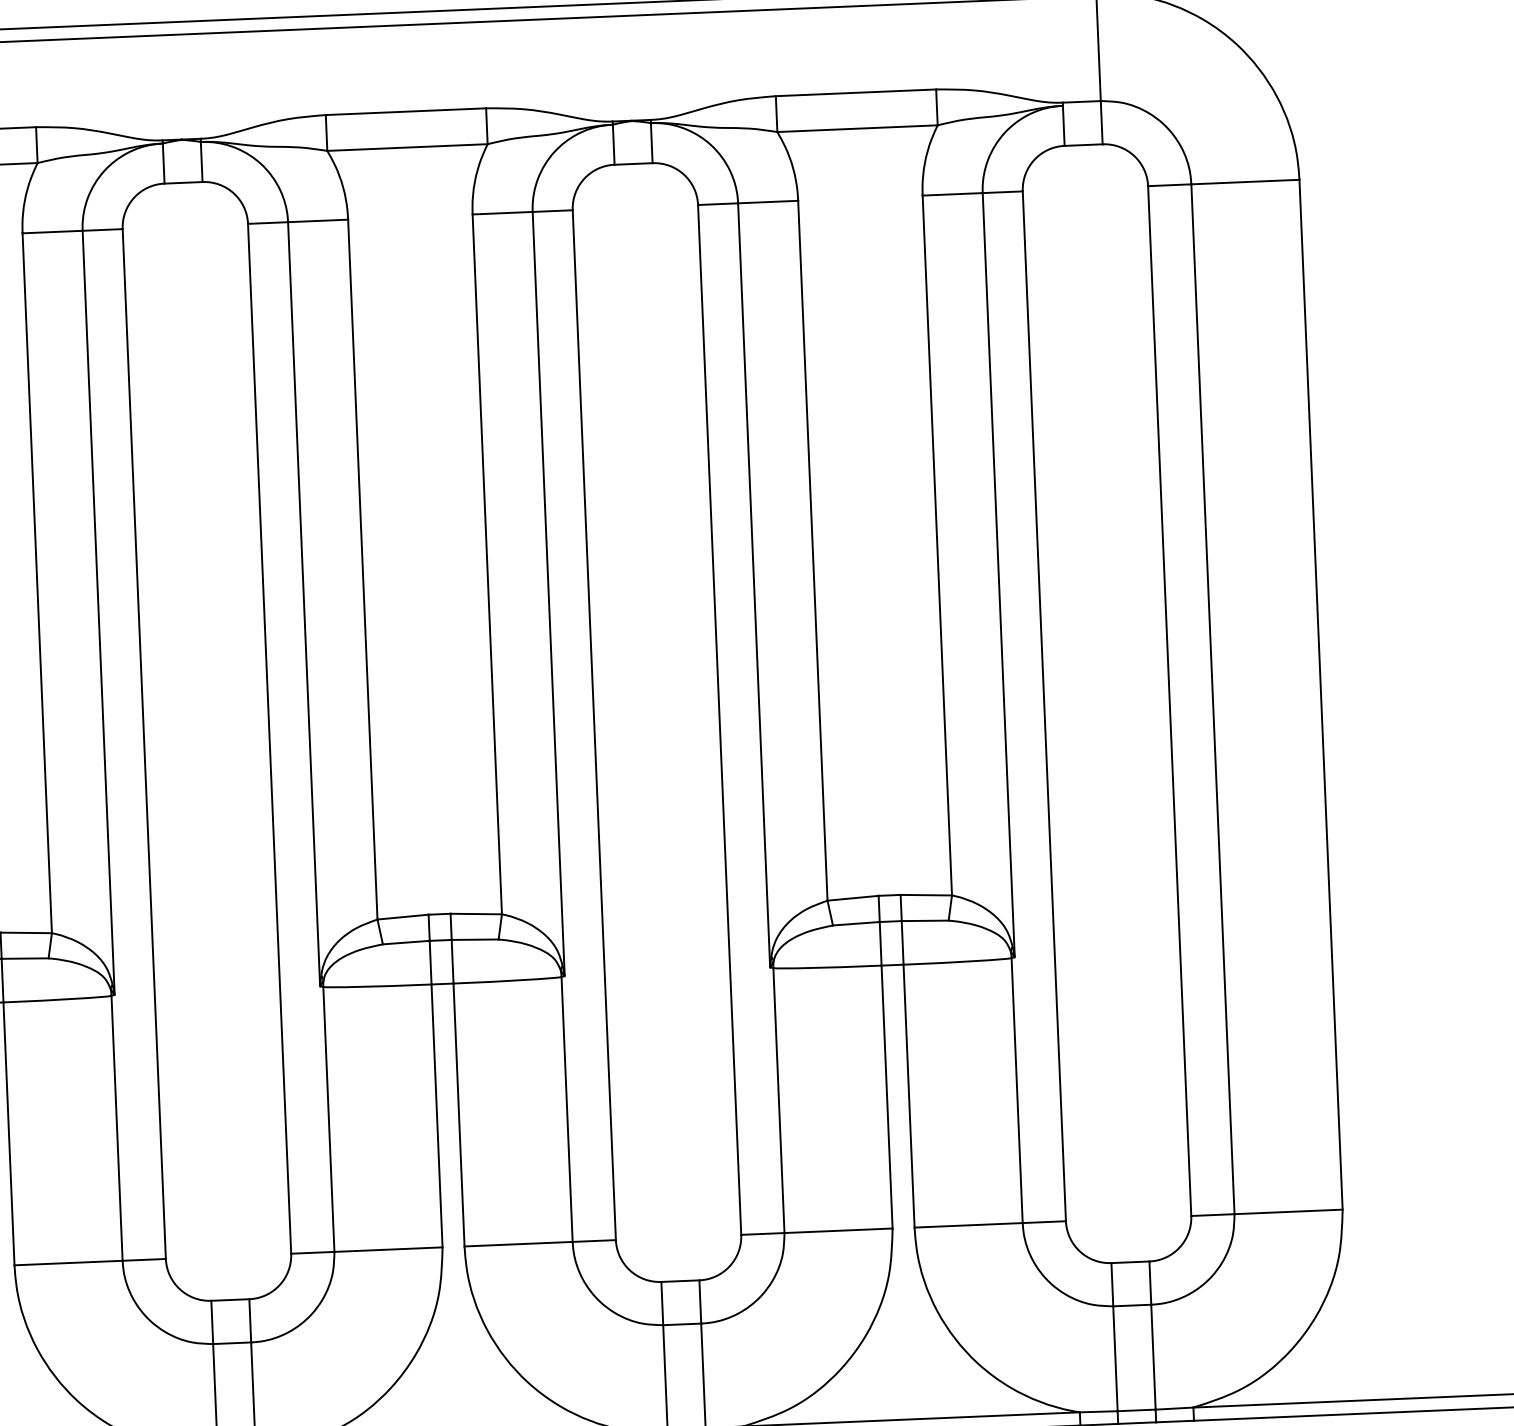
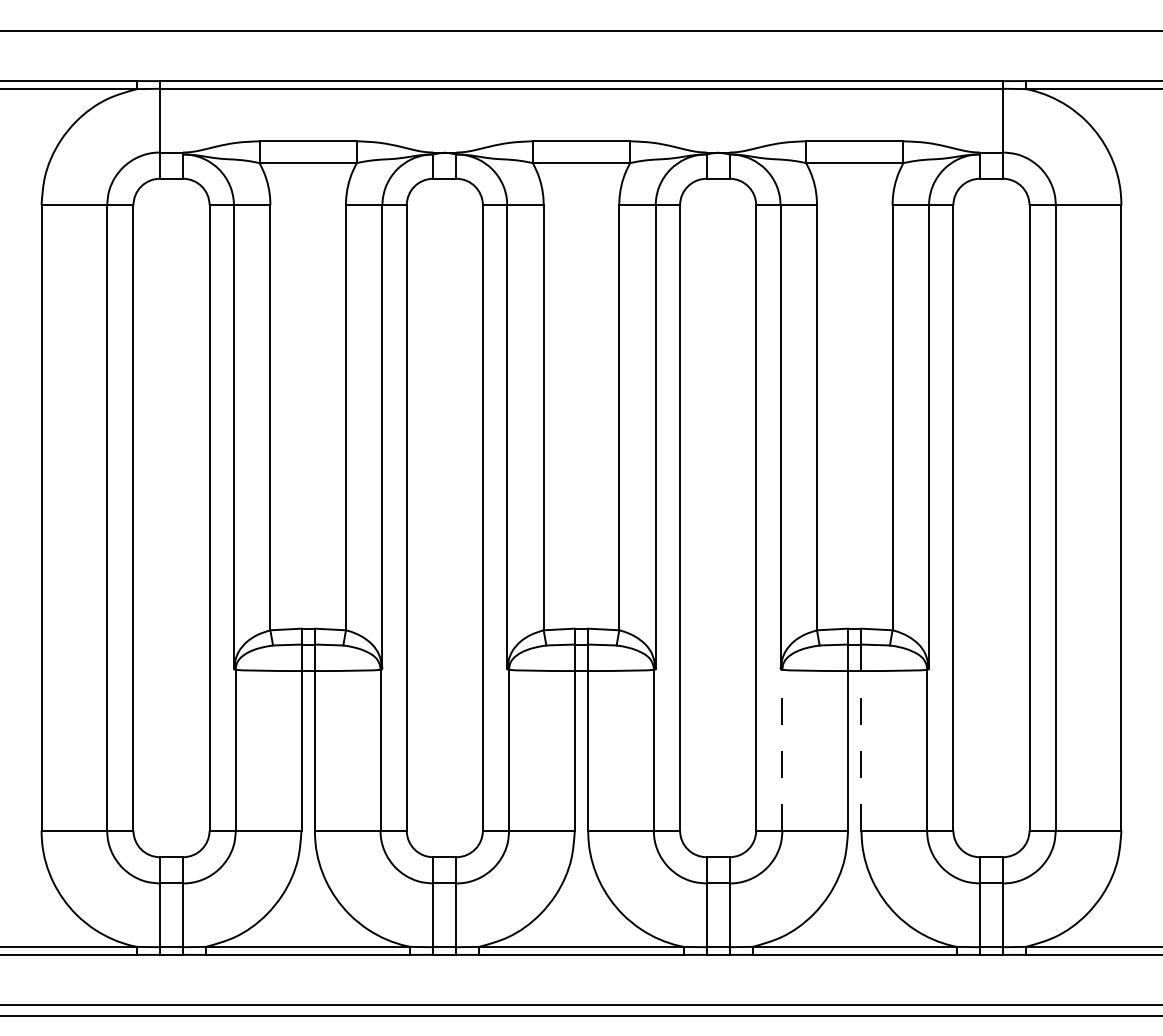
line: (909, 1095) -> (861, 750), solid -> dashed
line: (778, 1099) -> (782, 749), solid -> dashed

